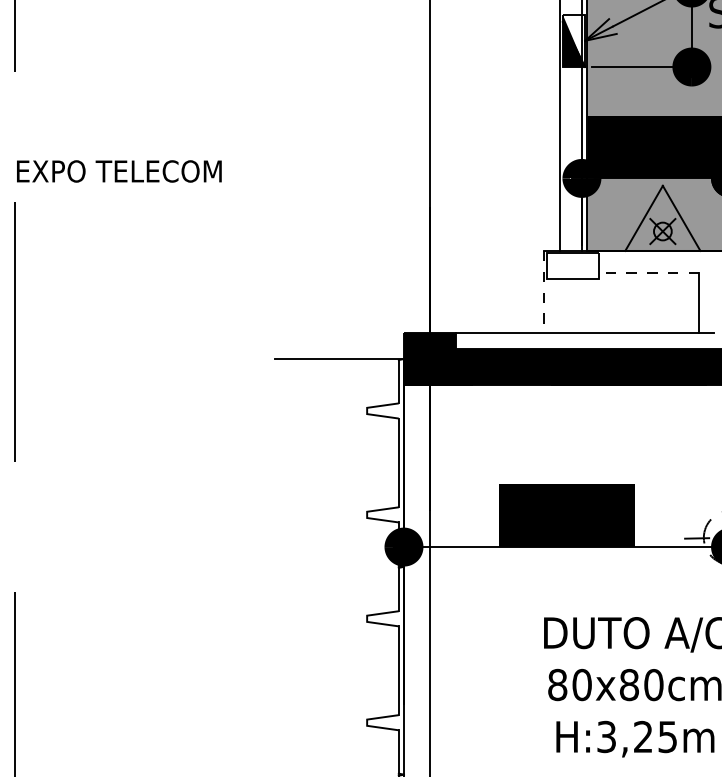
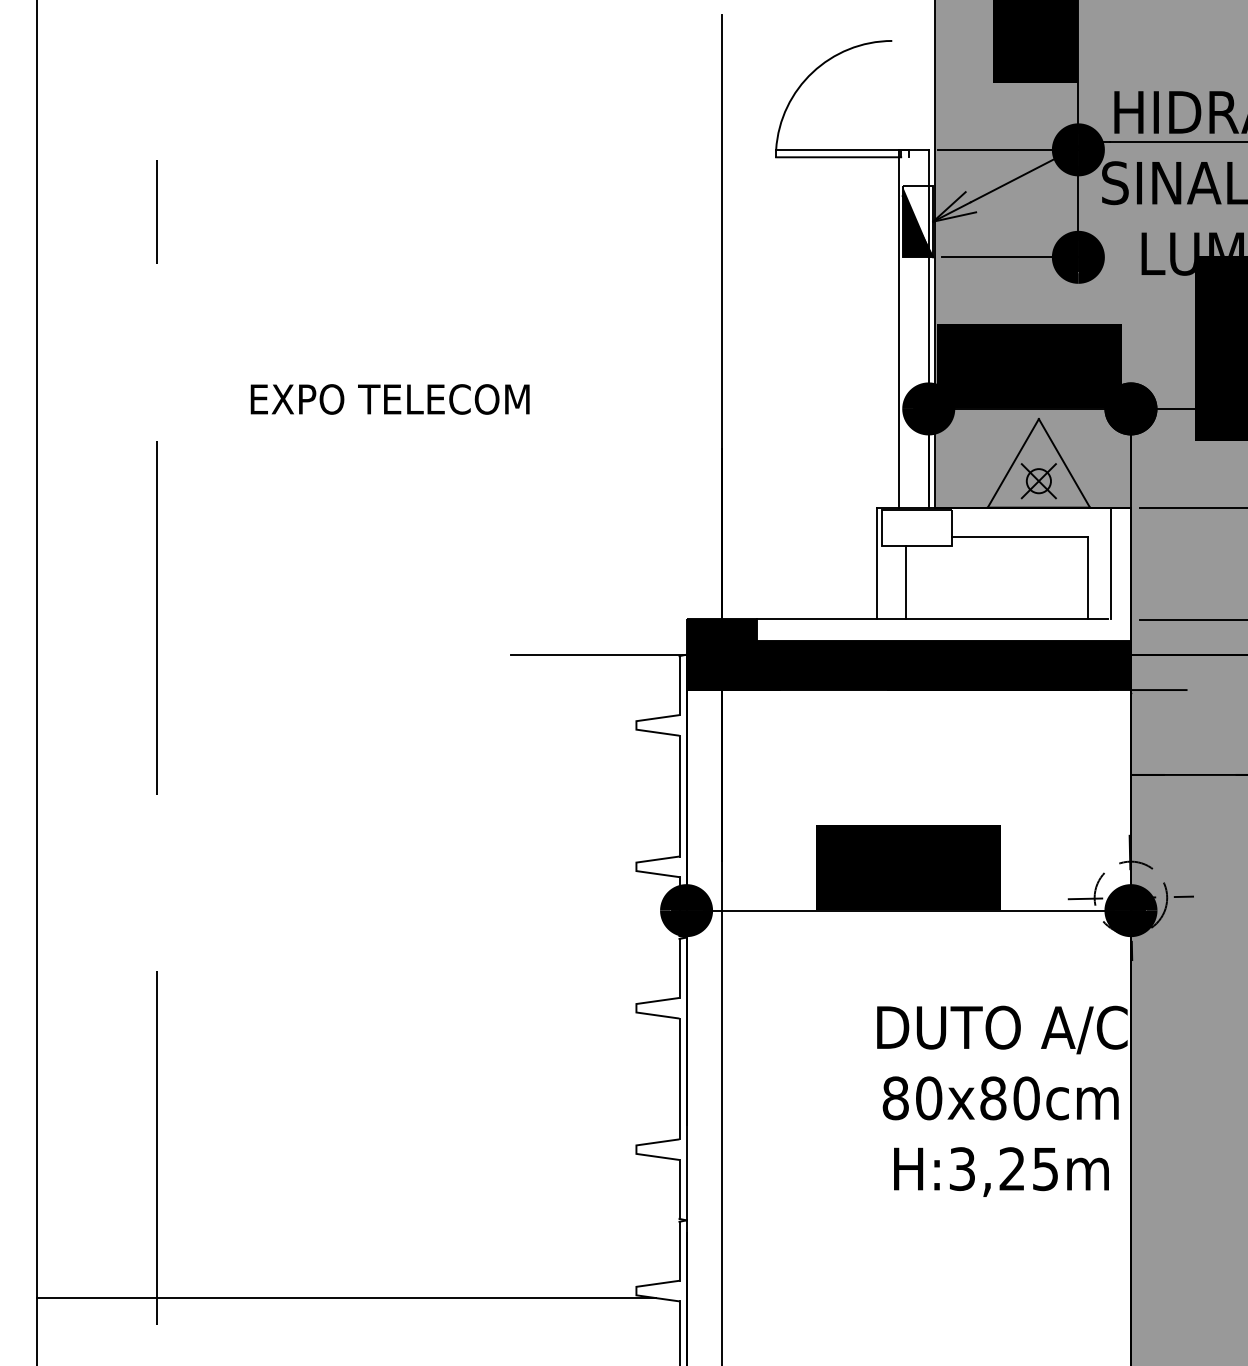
text: (118, 171) -> (389, 399), moved
line: (649, 272) -> (1020, 537), dashed -> solid
line: (544, 291) -> (877, 563), dashed -> solid
line: (715, 291) -> (1110, 563), added
line: (564, 305) -> (905, 582), added

